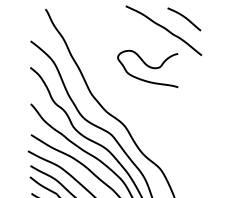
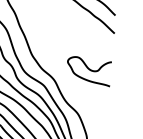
curve: (148, 67) -> (89, 70), moved

